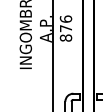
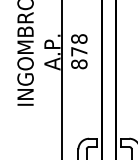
text: (66, 18) -> (79, 38), 876 -> 878

